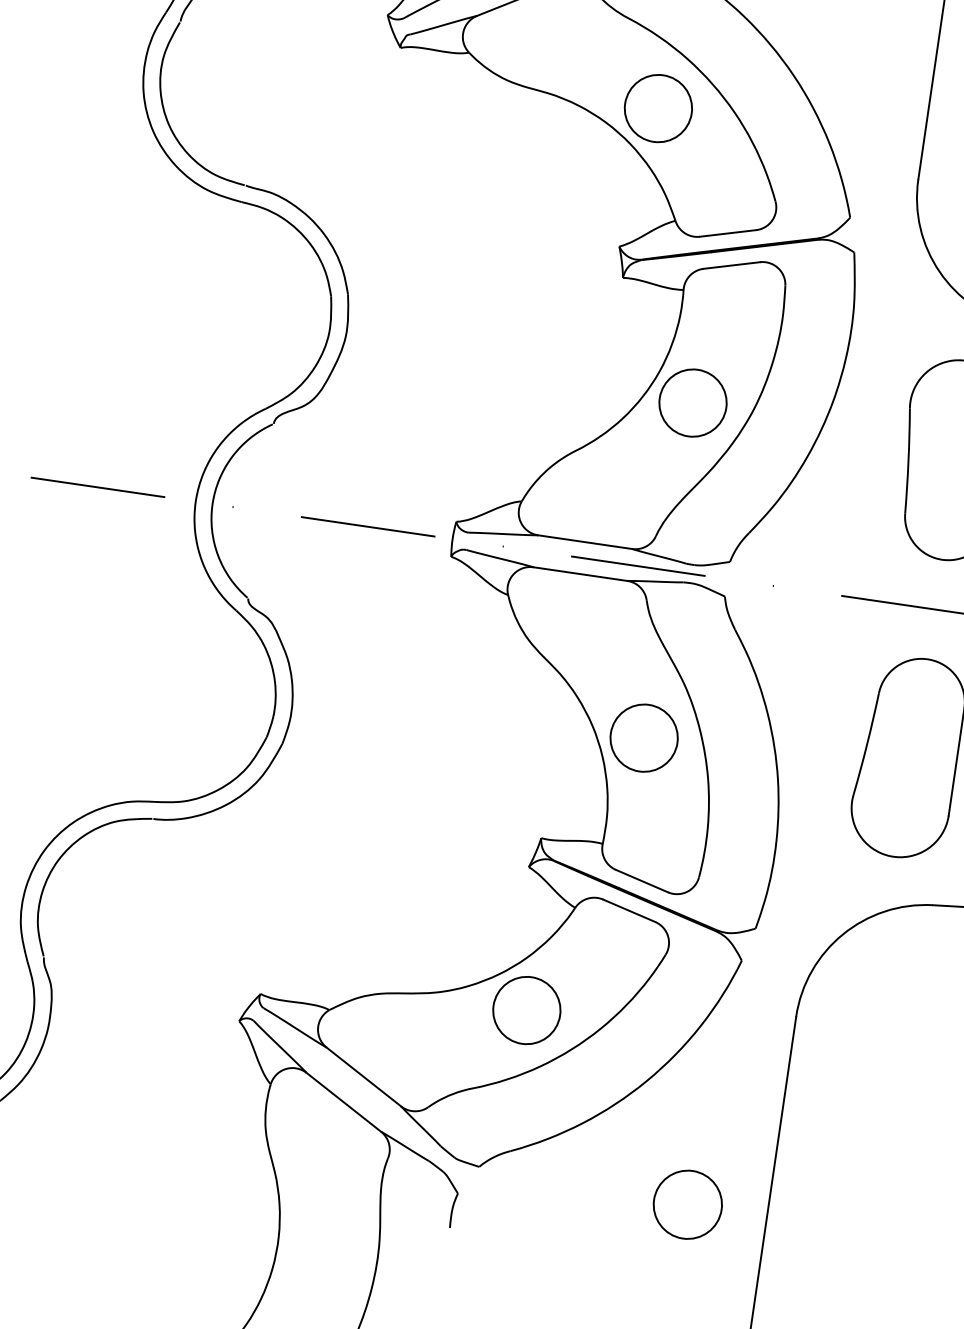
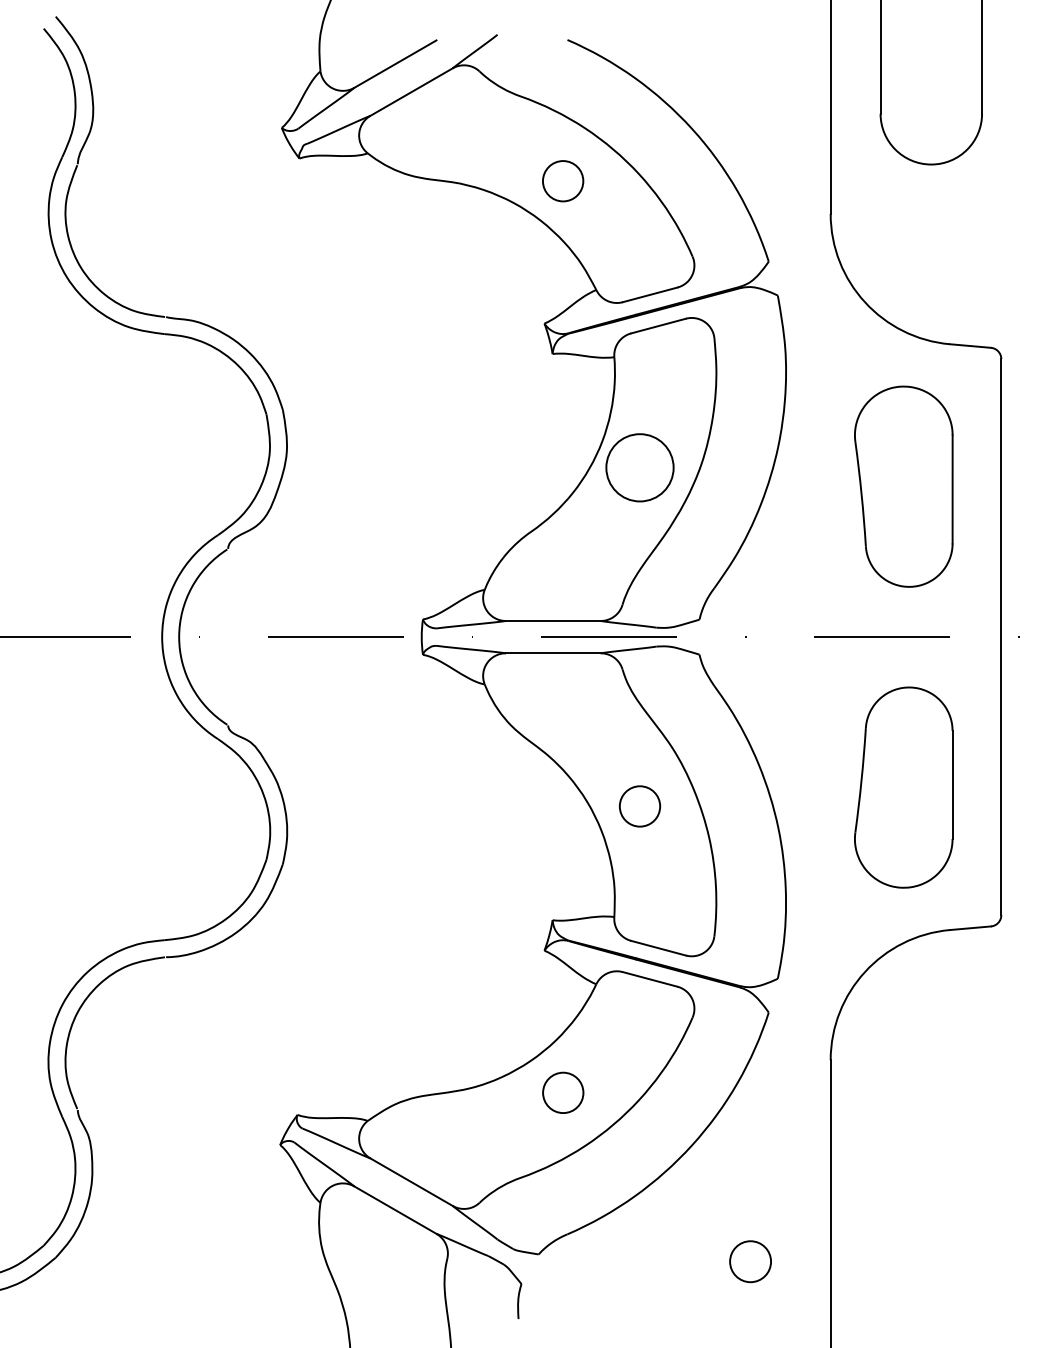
circle: (657, 107) -> (562, 180), size x0.6
circle: (643, 738) -> (639, 806), size x0.6
circle: (526, 1010) -> (562, 1092), size x0.6
circle: (687, 1204) -> (750, 1261), size x0.6

